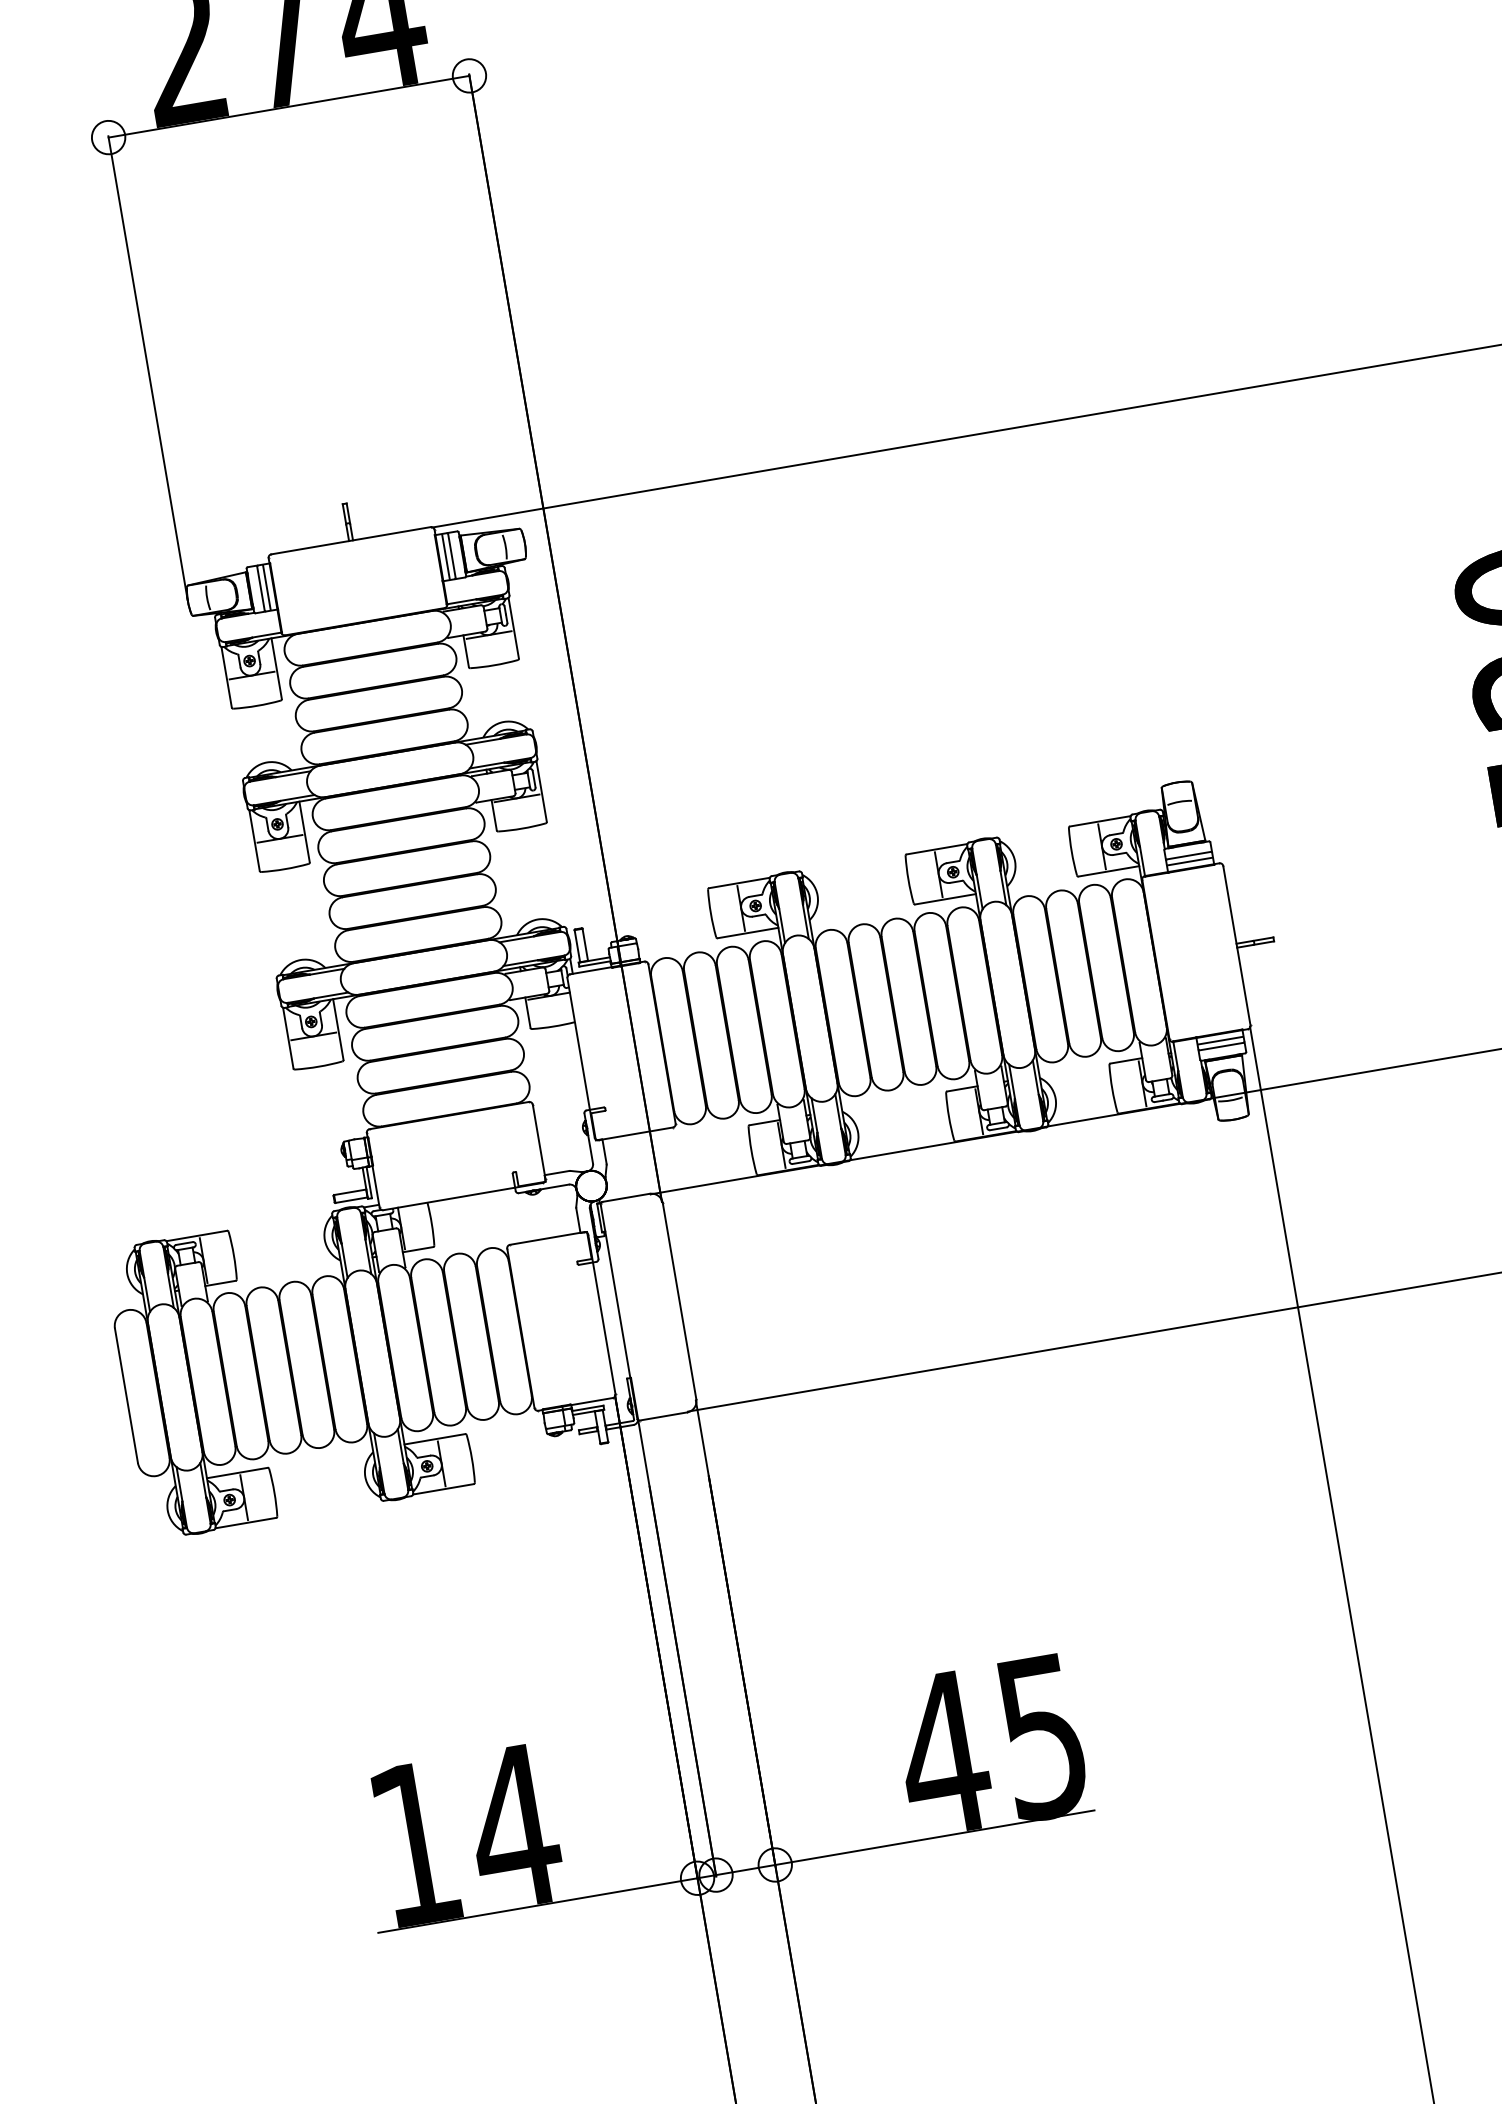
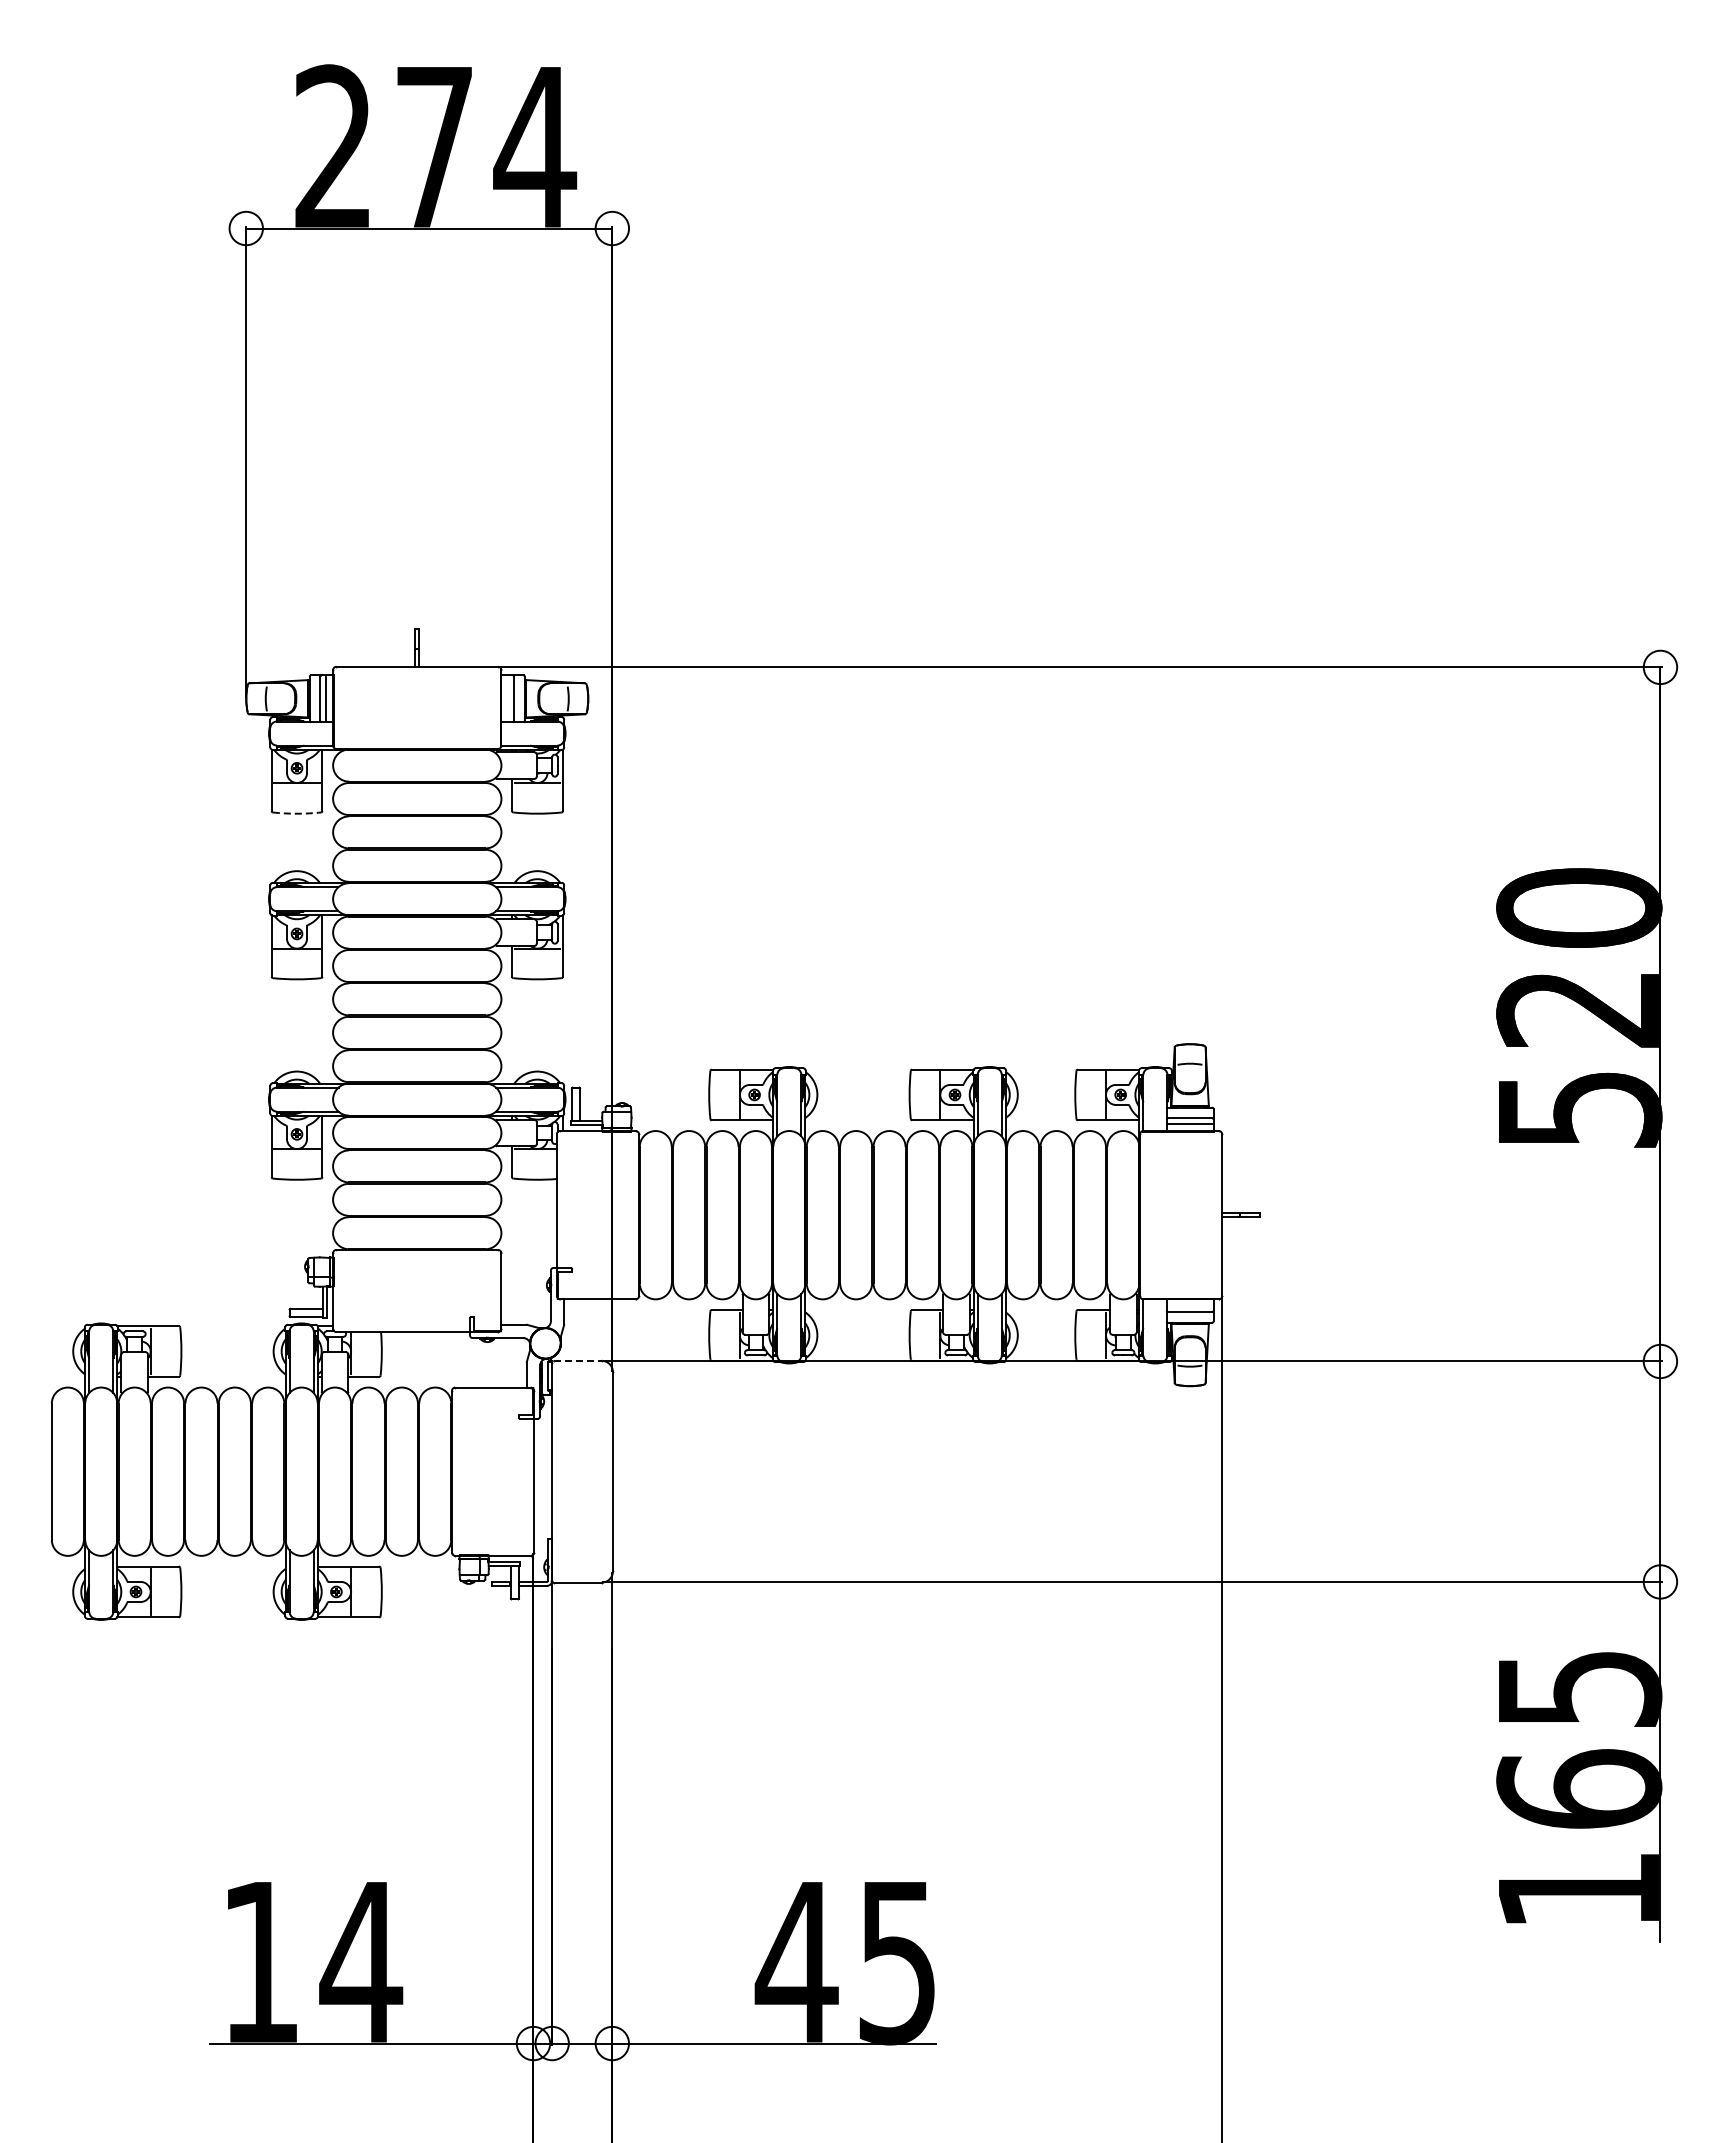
line: (446, 556) -> (508, 698), removed
arc: (257, 705) -> (297, 813), solid -> dashed
line: (1220, 1041) -> (1189, 1306), removed
line: (626, 1197) -> (578, 1360), solid -> dashed

